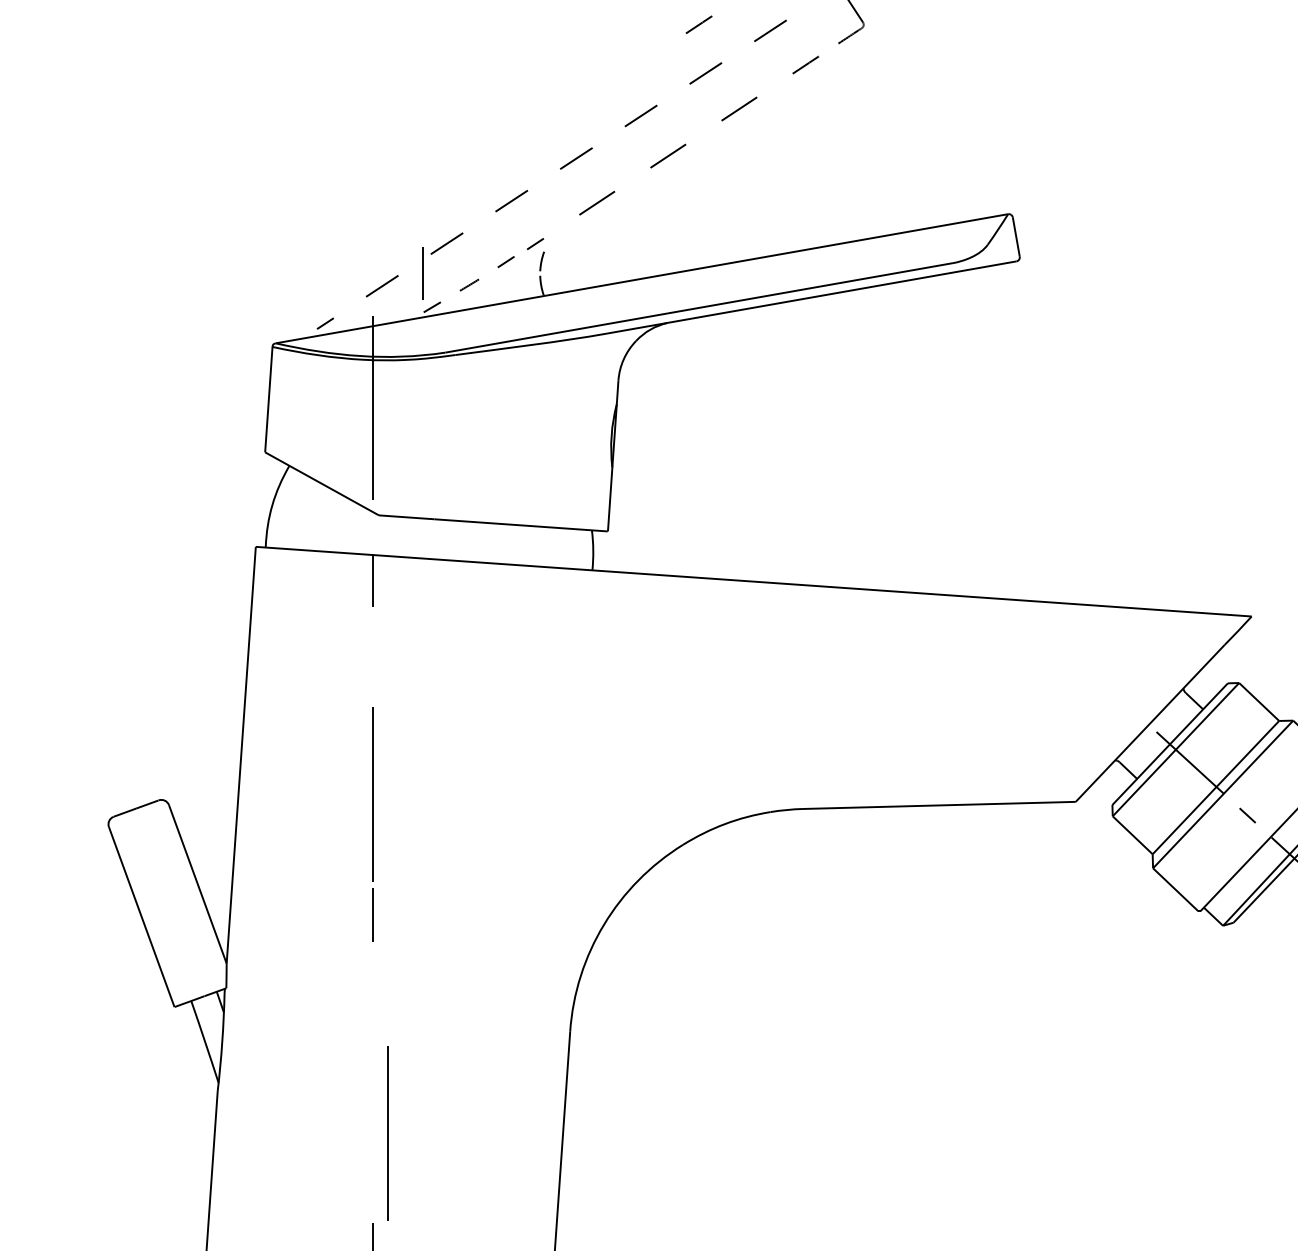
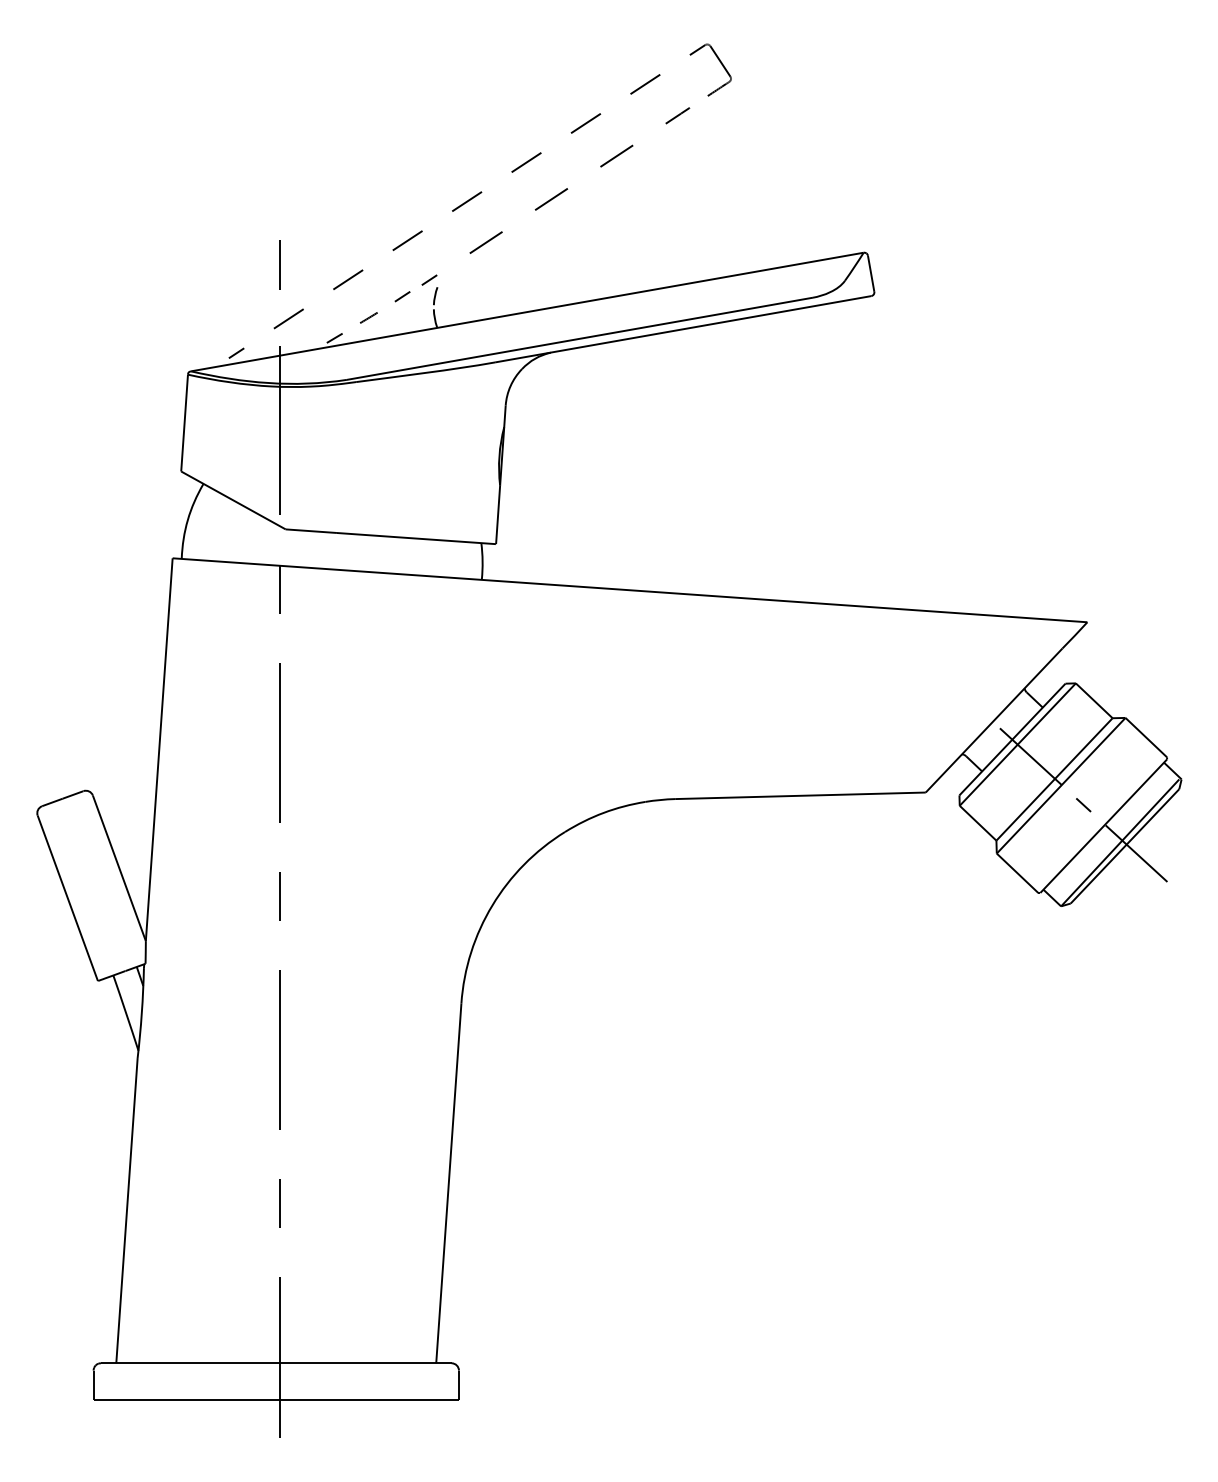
line: (698, 24) -> (579, 78), removed
line: (422, 272) -> (279, 264), moved
line: (372, 794) -> (279, 742), moved
line: (387, 1132) -> (279, 1049), moved

